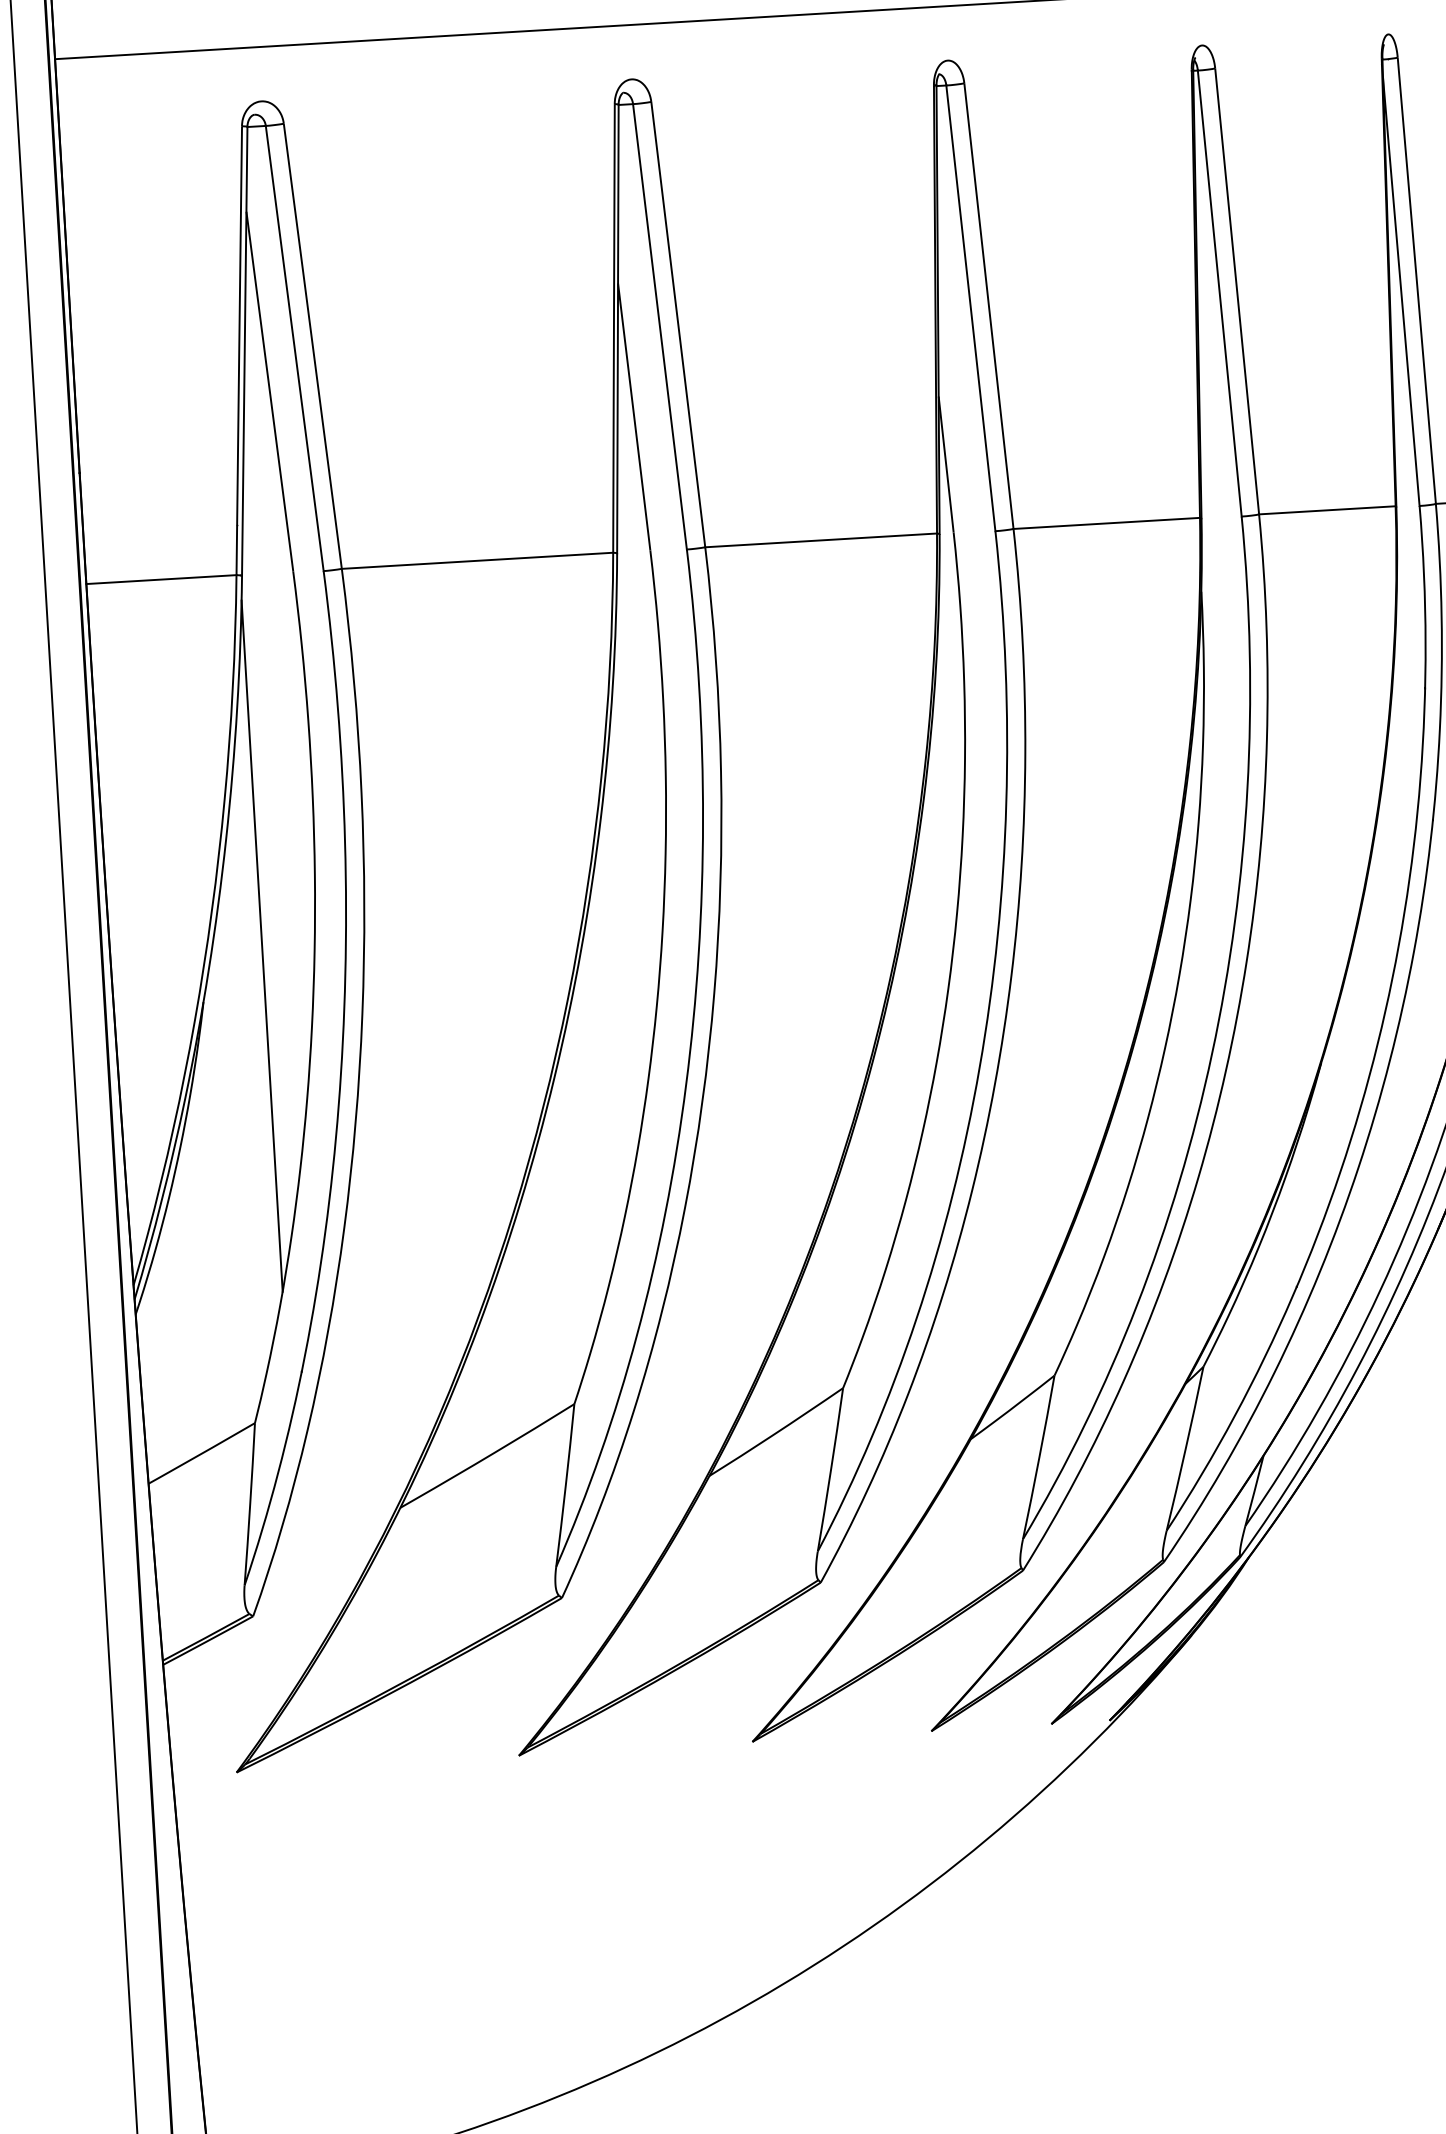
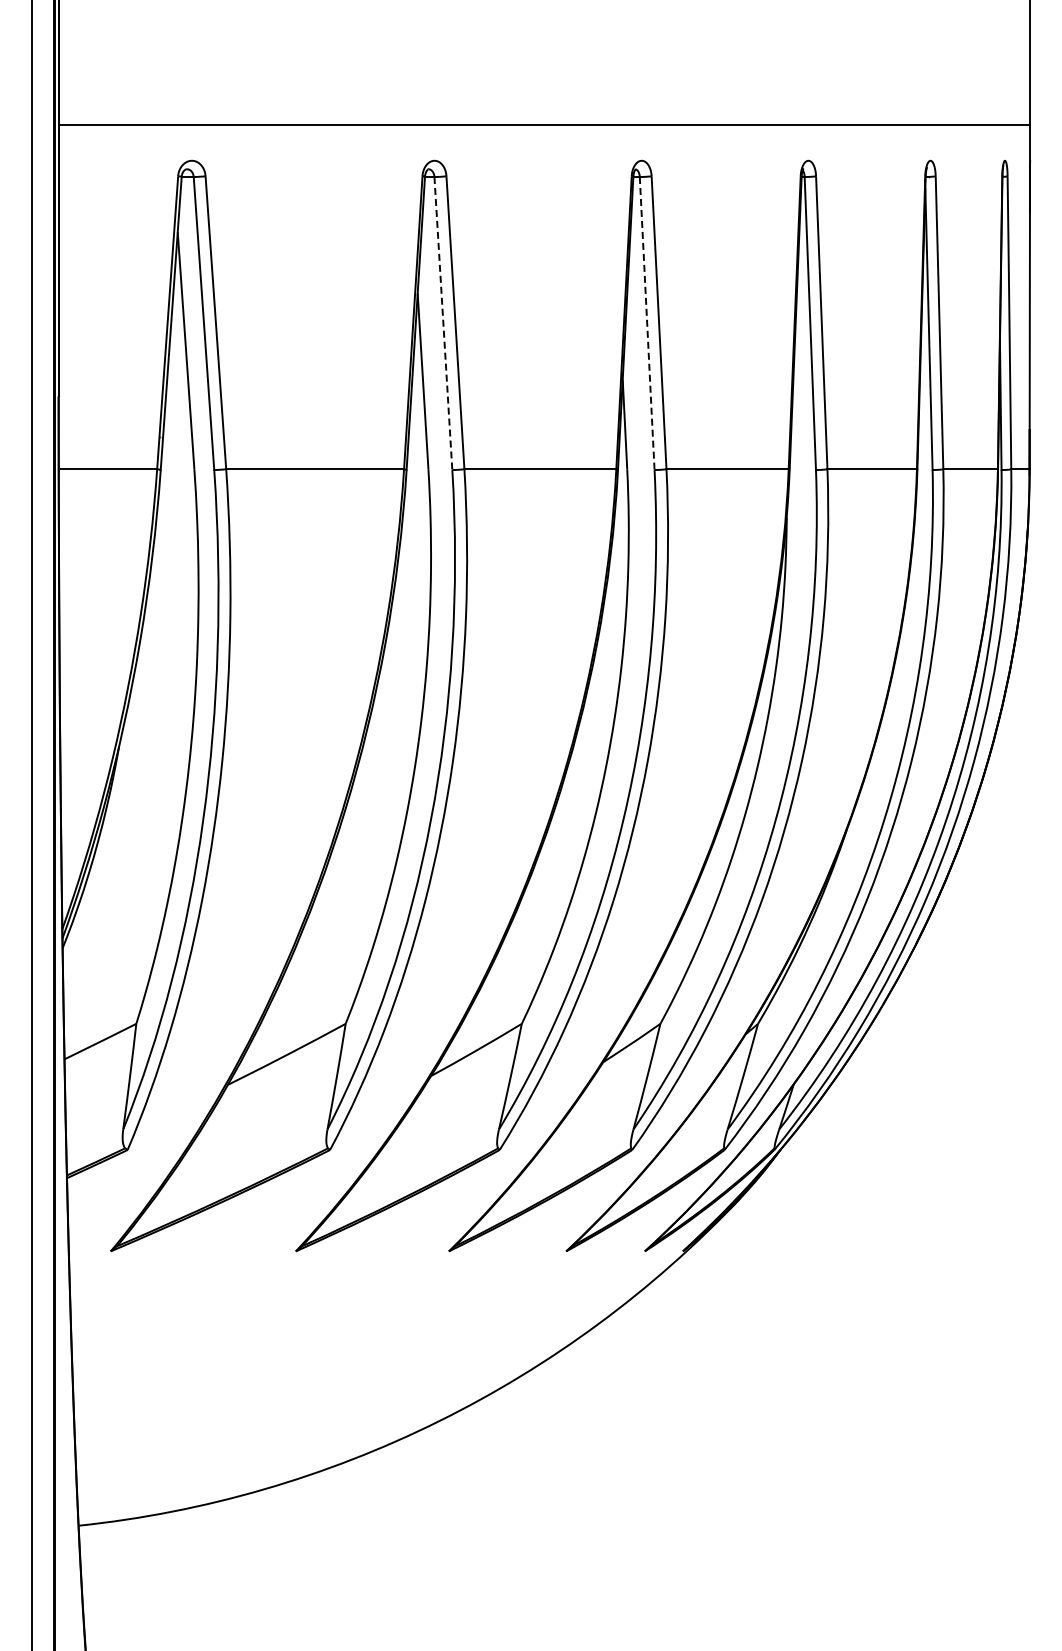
line: (971, 308) -> (647, 323), solid -> dashed
line: (660, 326) -> (443, 323), solid -> dashed
line: (262, 945) -> (159, 712), removed

